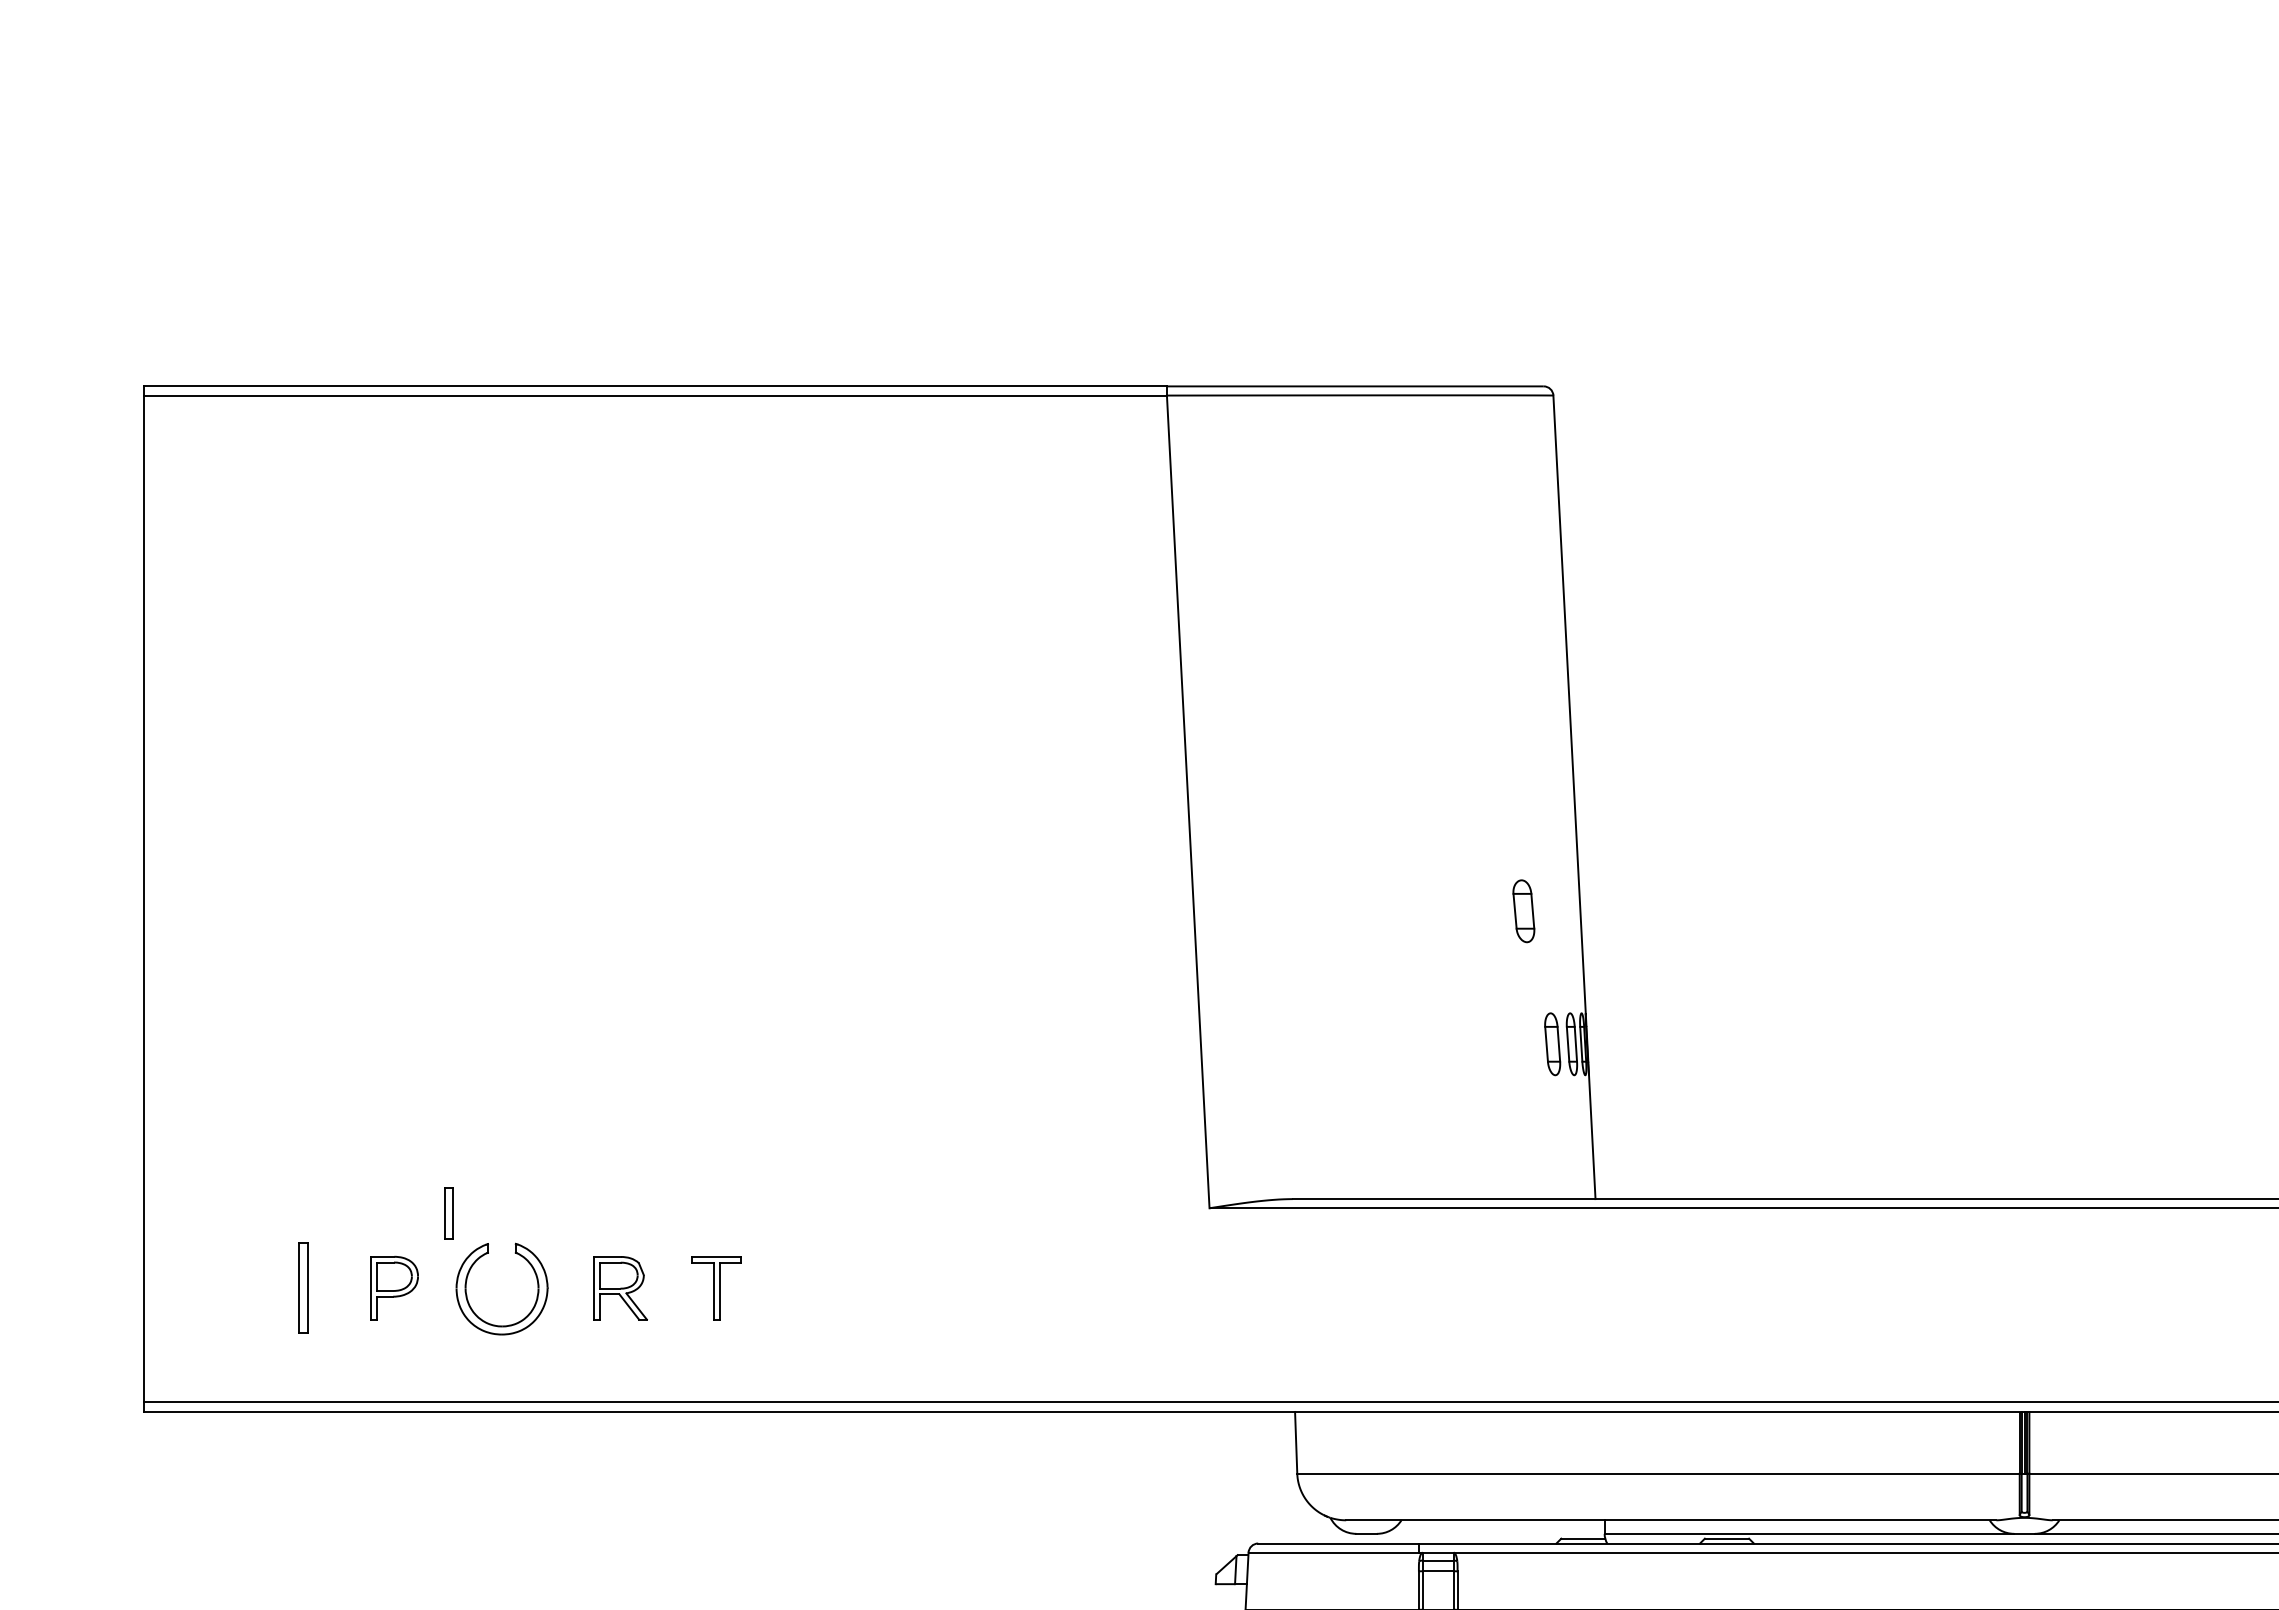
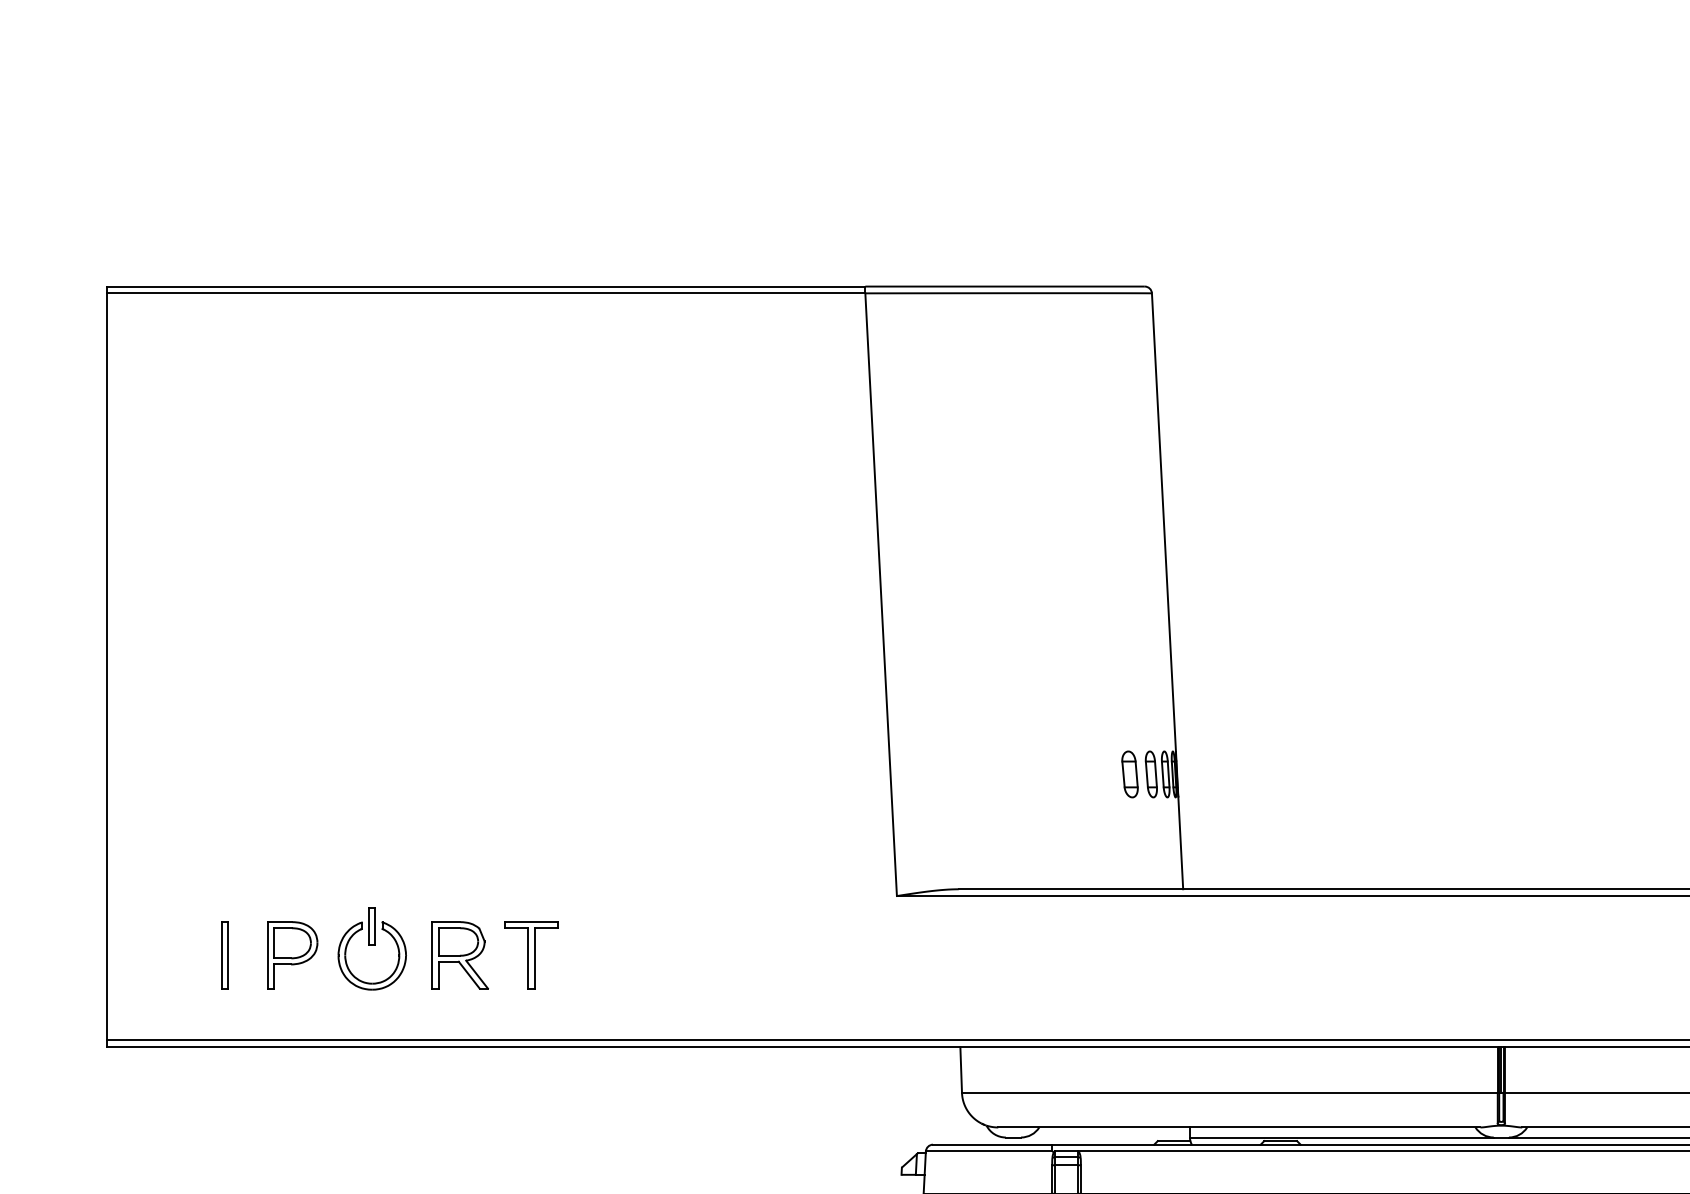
part: (1523, 911) -> (1129, 774), moved
part: (448, 1213) -> (371, 926), moved
part: (394, 1287) -> (292, 954), size x1.43
part: (716, 1287) -> (531, 954), size x1.43
part: (620, 1288) -> (460, 955), size x1.43

